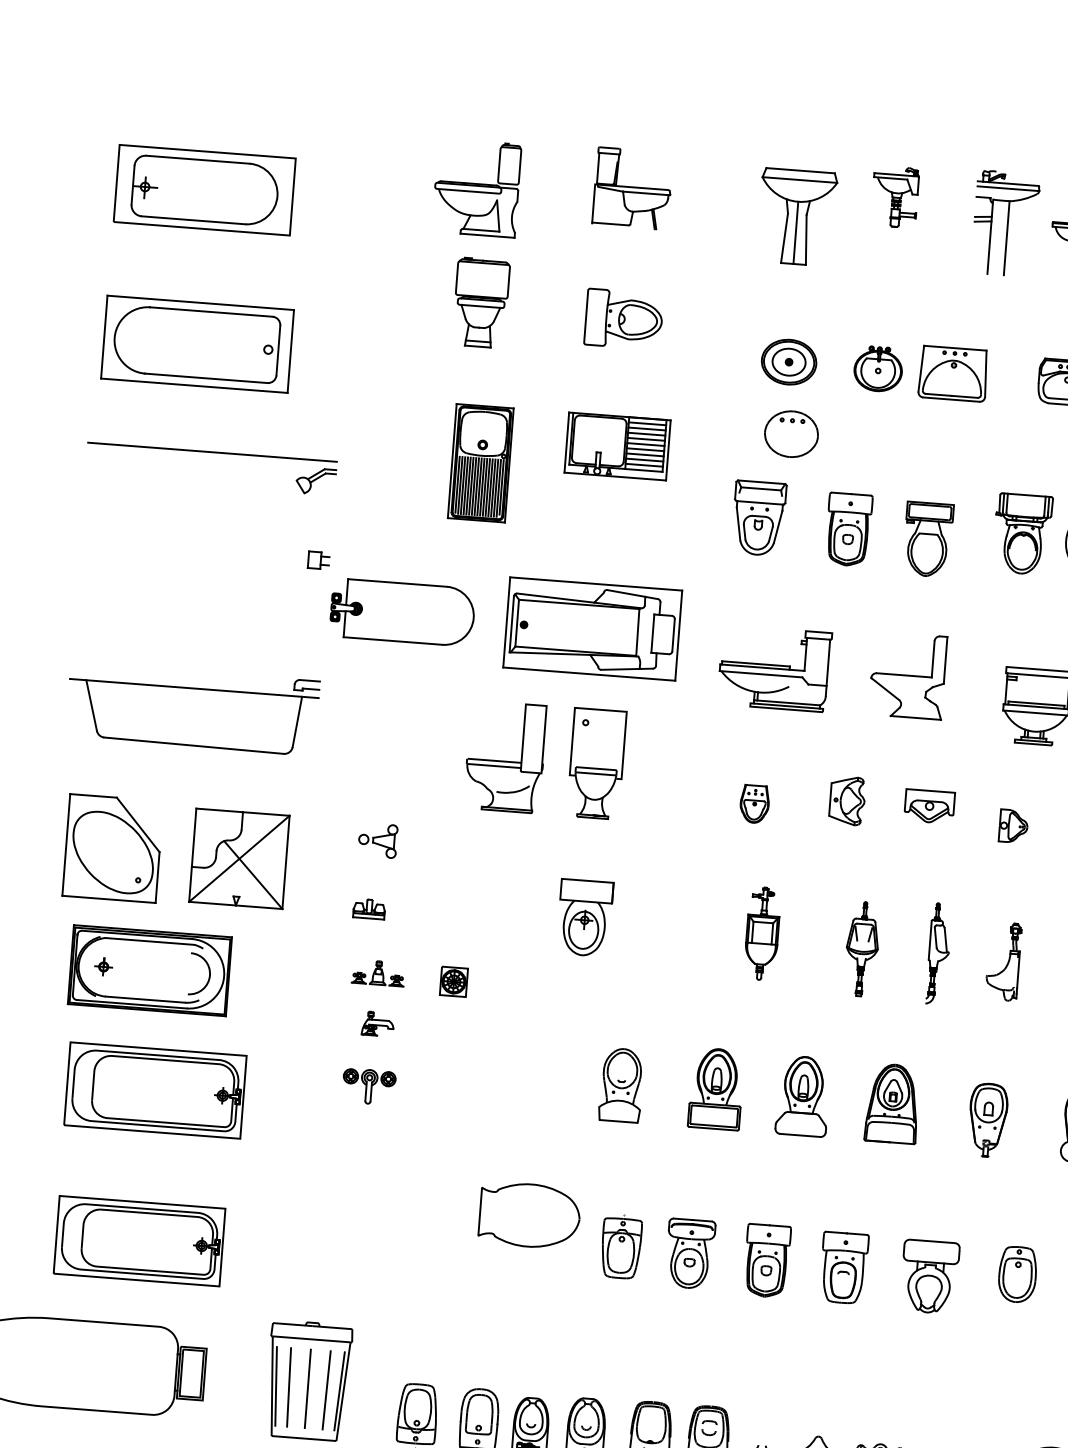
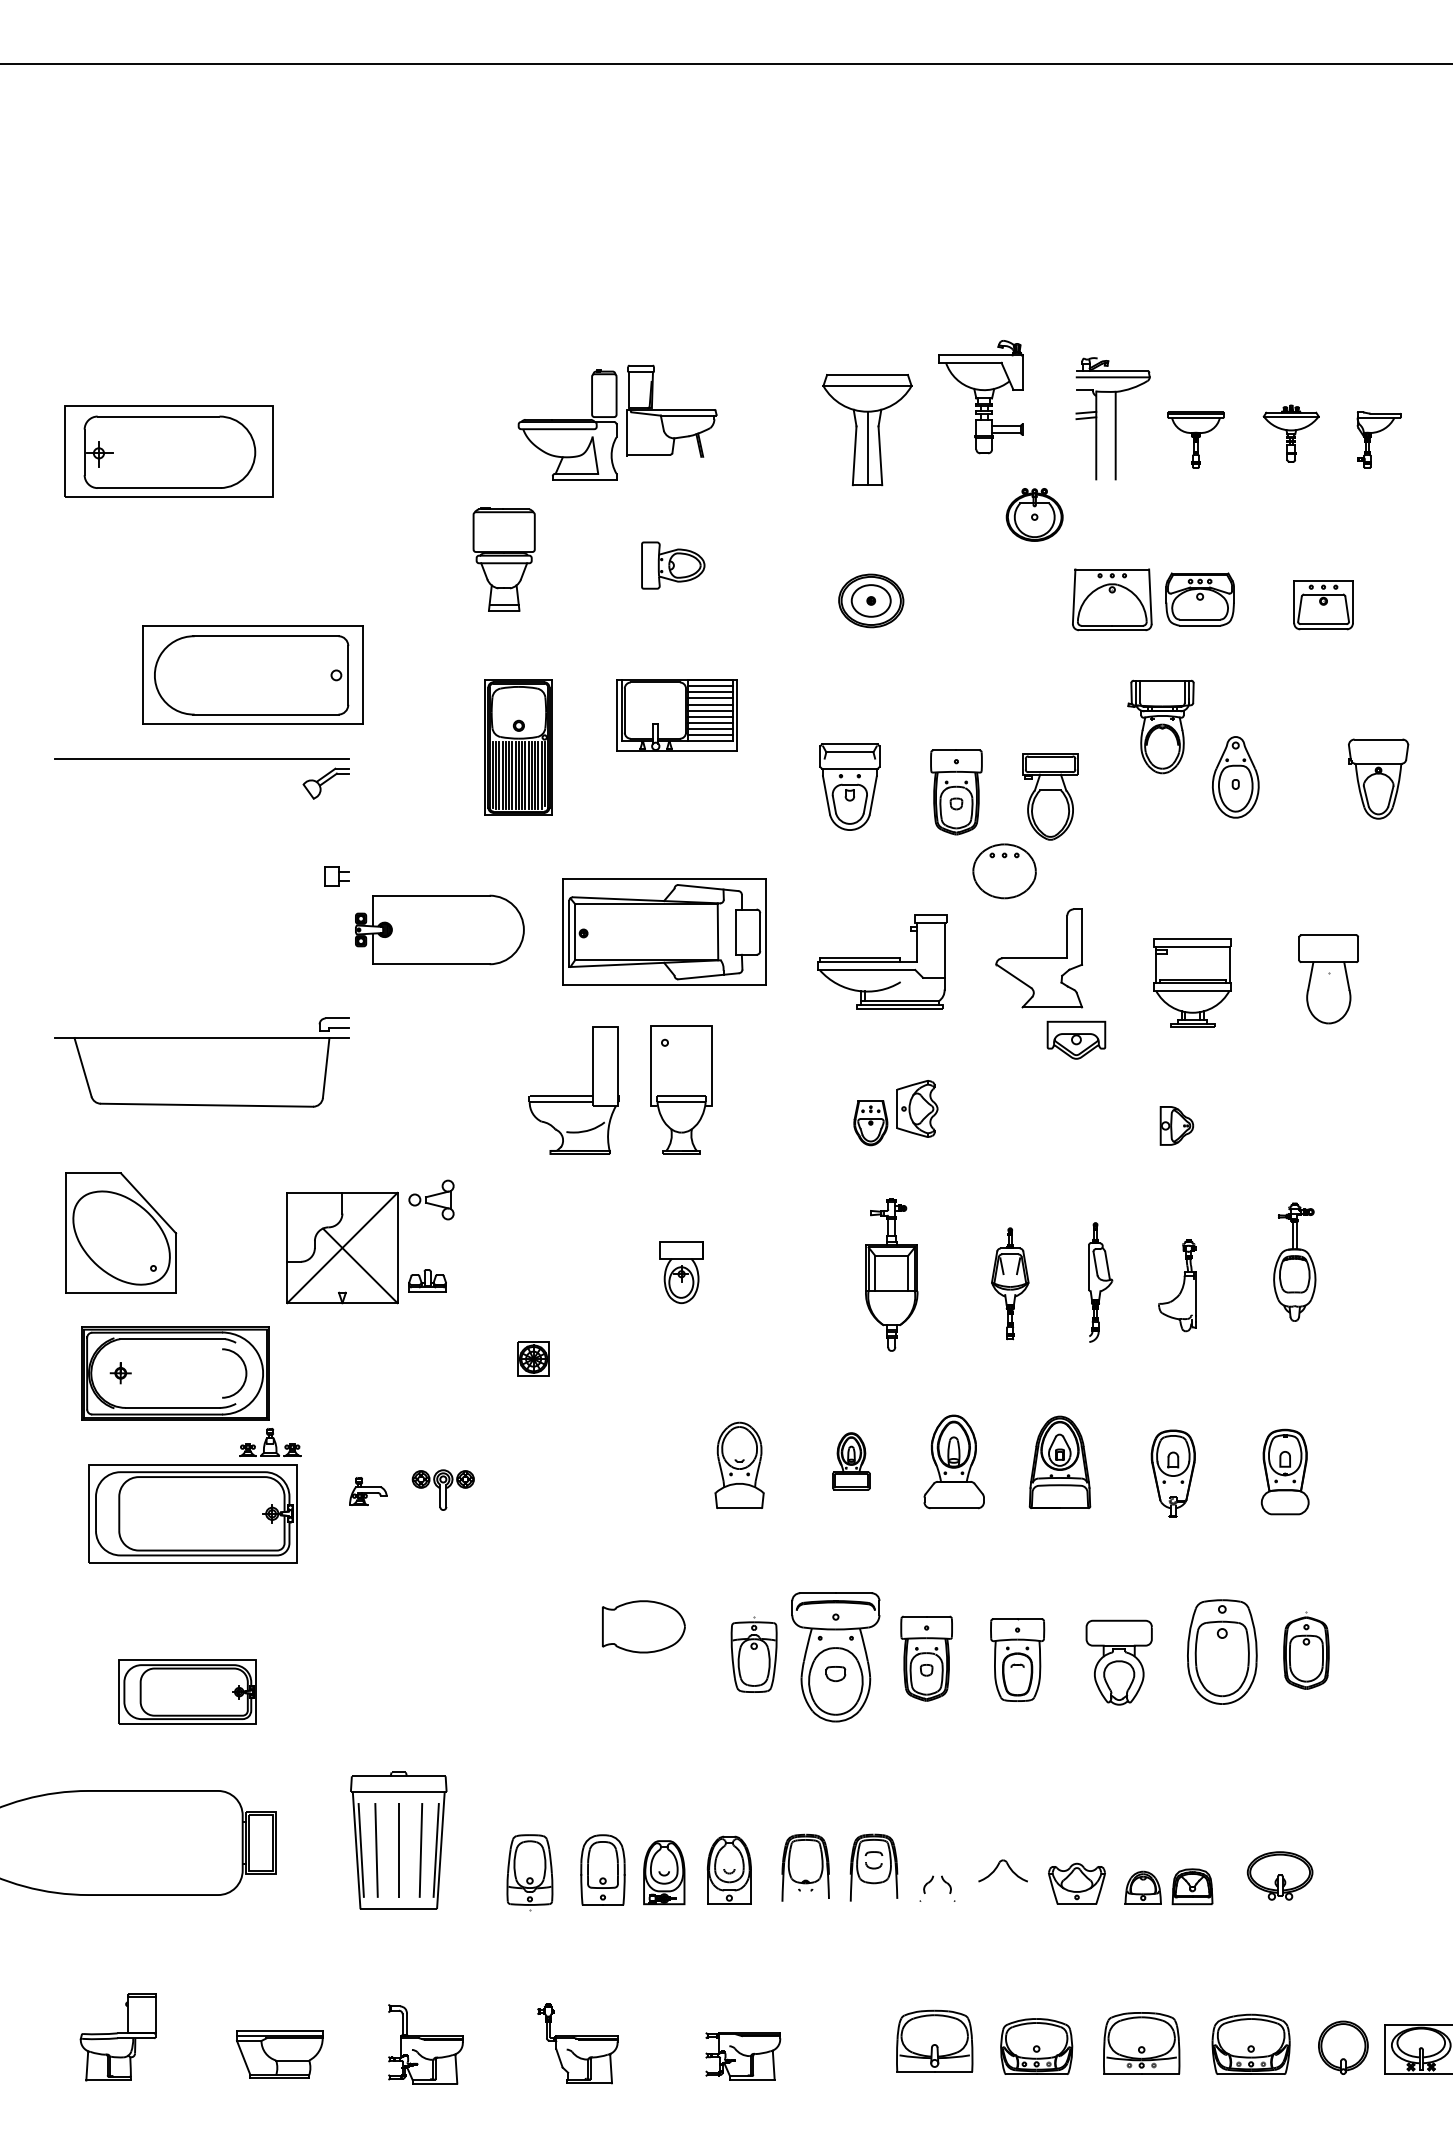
part: (476, 187) -> (567, 424), moved
part: (894, 197) -> (980, 397), size x1.6
part: (623, 319) -> (672, 565), size x0.7
part: (197, 343) -> (252, 674), moved
part: (878, 368) -> (1034, 514), moved
part: (953, 373) -> (1112, 599), moved
part: (791, 434) -> (1004, 871), moved
part: (1022, 533) -> (1160, 726), moved
part: (847, 800) -> (917, 1108), moved
part: (929, 805) -> (1076, 1039), moved
part: (239, 858) -> (342, 1247), moved
part: (584, 918) -> (681, 1272), size x0.7
part: (762, 933) -> (891, 1274), size x1.4
part: (378, 972) -> (270, 1442), moved
part: (378, 1024) -> (368, 1491), moved
part: (716, 1089) -> (851, 1461), size x0.6
part: (529, 1215) -> (643, 1626), size x0.7
part: (139, 1240) -> (187, 1691), size x0.7
part: (690, 1254) -> (835, 1657), size x1.6
part: (1017, 1274) -> (1221, 1651), size x1.6

